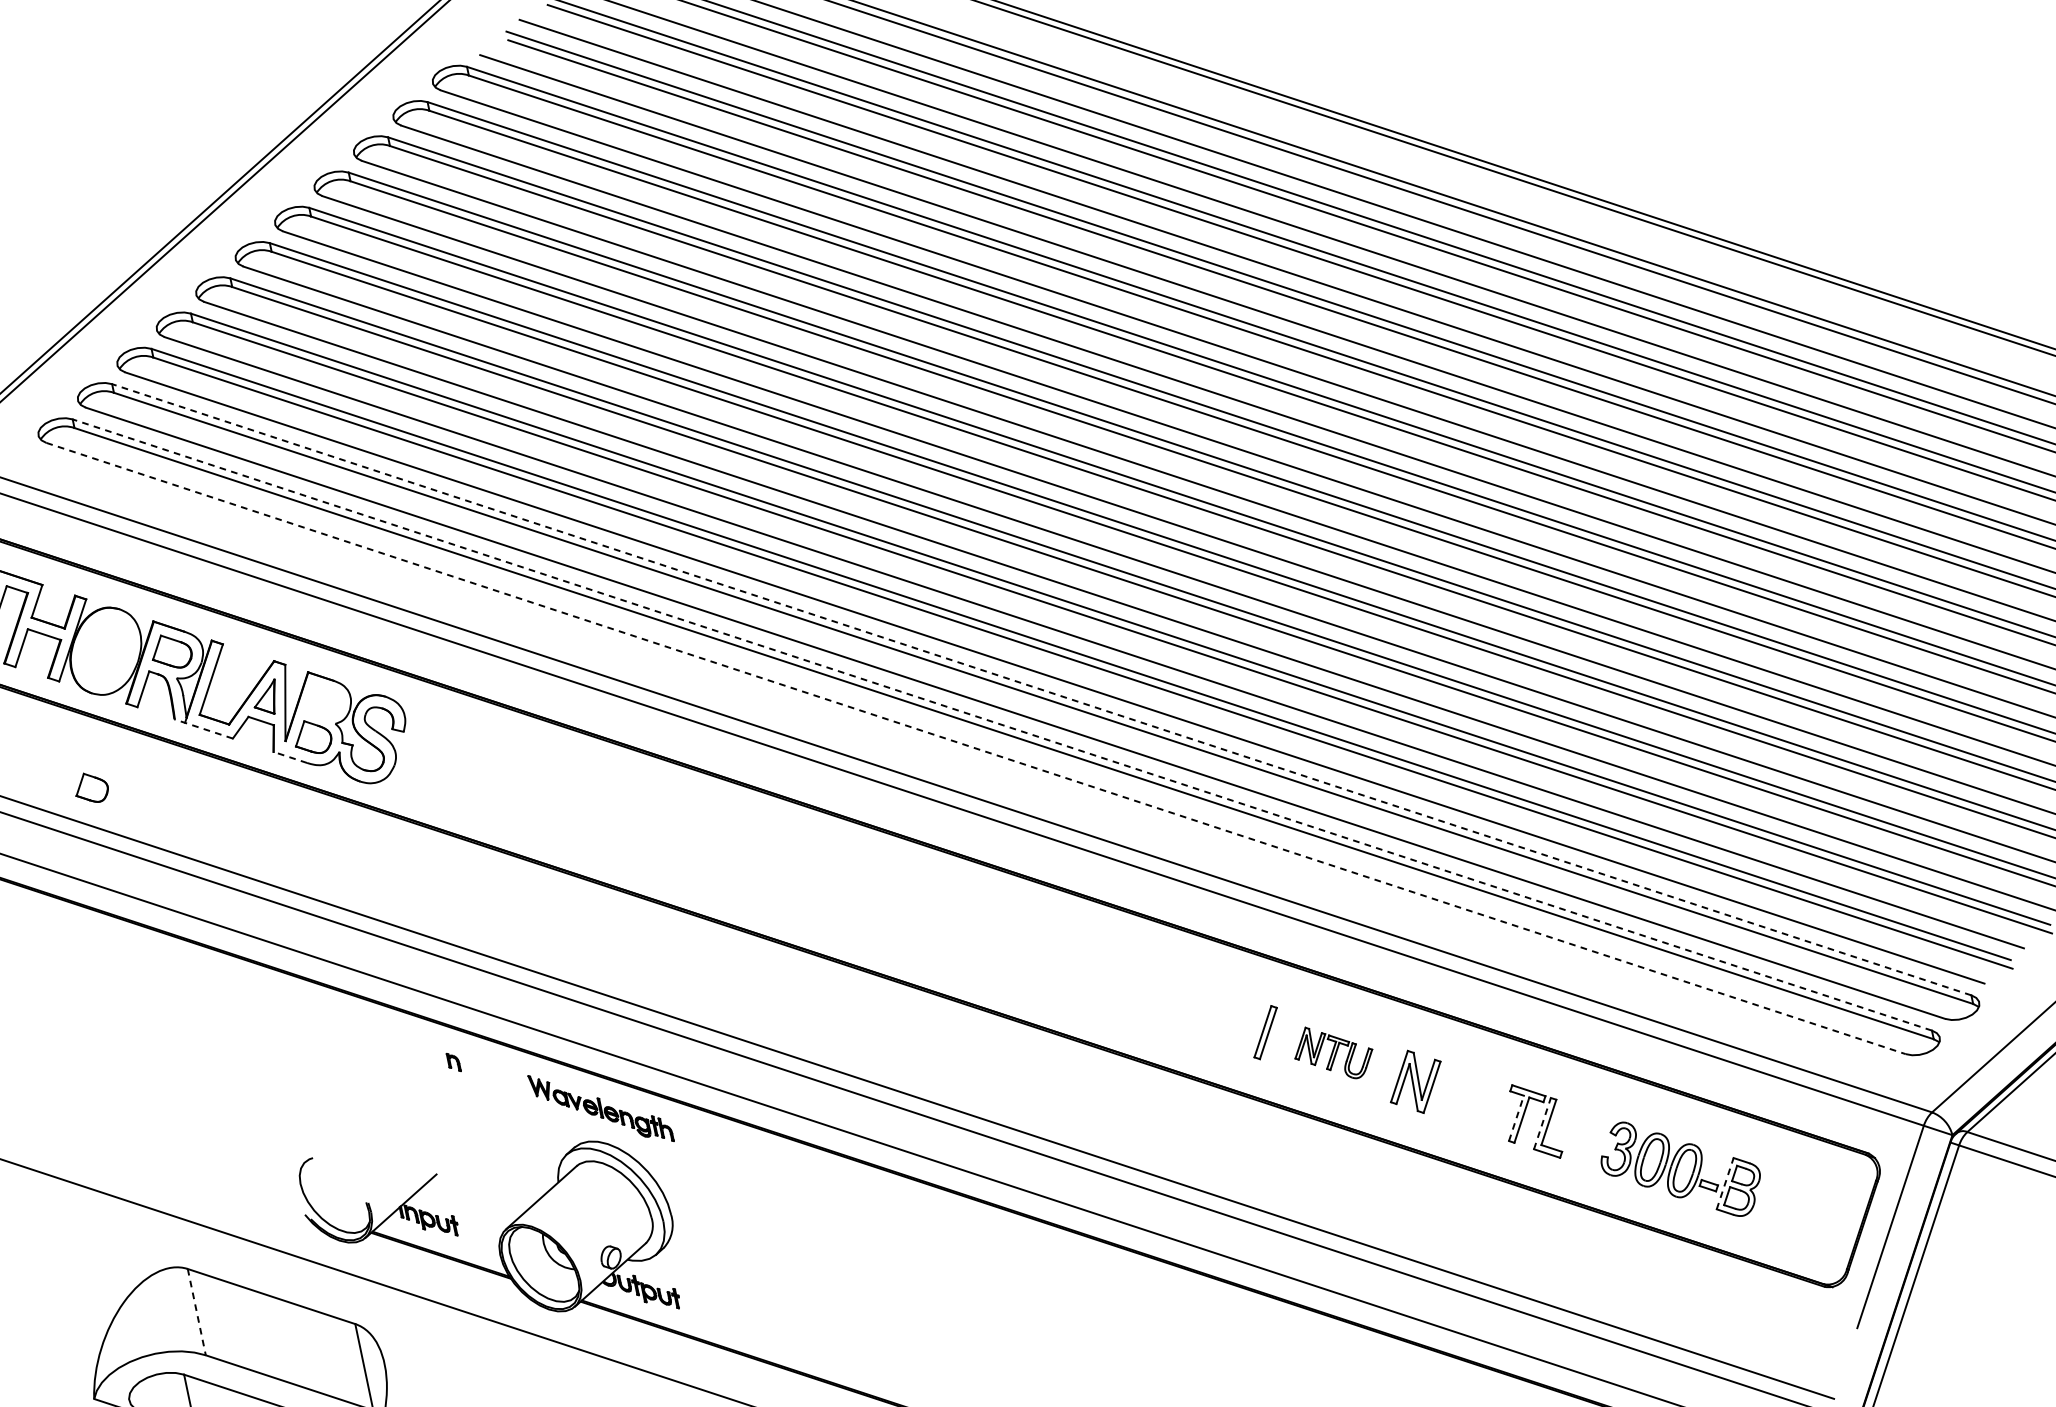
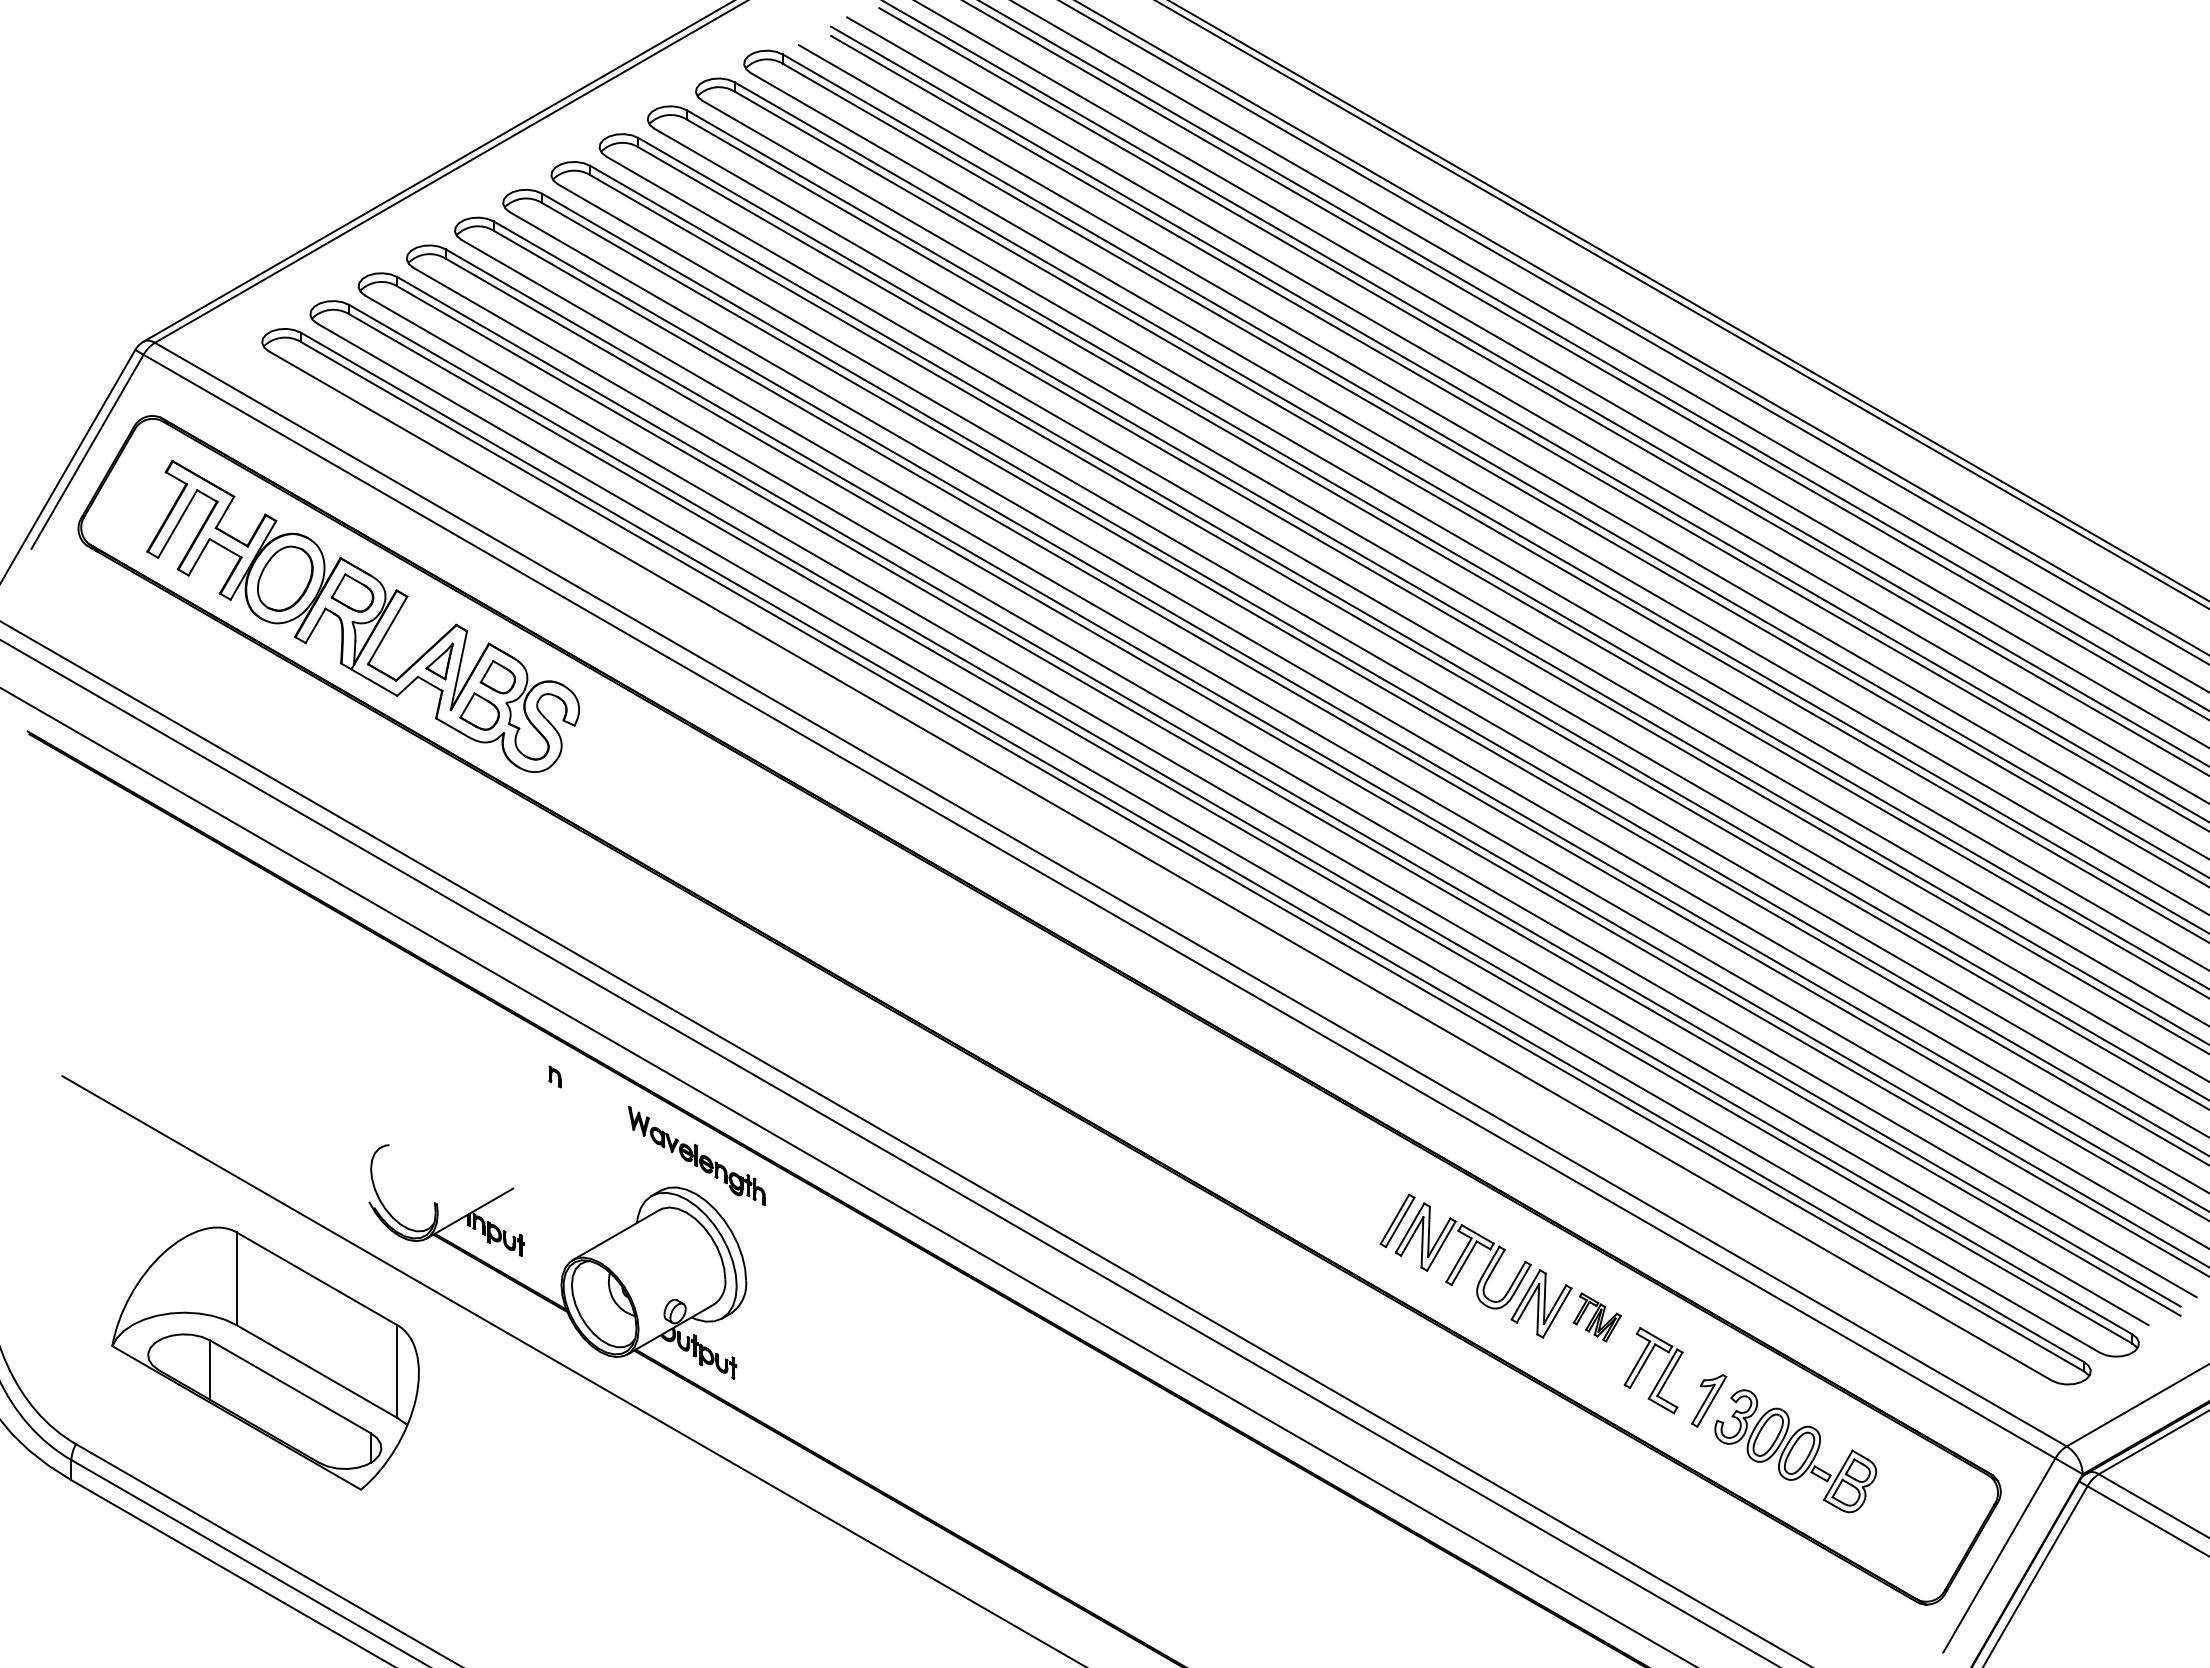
part: (106, 651) -> (285, 578), added
line: (1041, 689) -> (1240, 819), dashed -> solid
line: (1002, 725) -> (1192, 847), dashed -> solid
line: (202, 728) -> (368, 679), dashed -> solid
line: (976, 748) -> (1160, 865), dashed -> solid
line: (290, 757) -> (452, 727), dashed -> solid
part: (91, 788) -> (497, 677), moved
part: (1332, 1052) -> (1462, 1255), size x1.67
part: (1469, 1083) -> (1596, 1317), added
line: (1516, 1117) -> (1637, 1362), dashed -> solid
line: (1542, 1122) -> (1663, 1373), dashed -> solid
part: (1590, 1139) -> (1709, 1400), added
line: (1725, 1182) -> (1838, 1474), dashed -> solid
line: (196, 1312) -> (236, 1279), dashed -> solid

